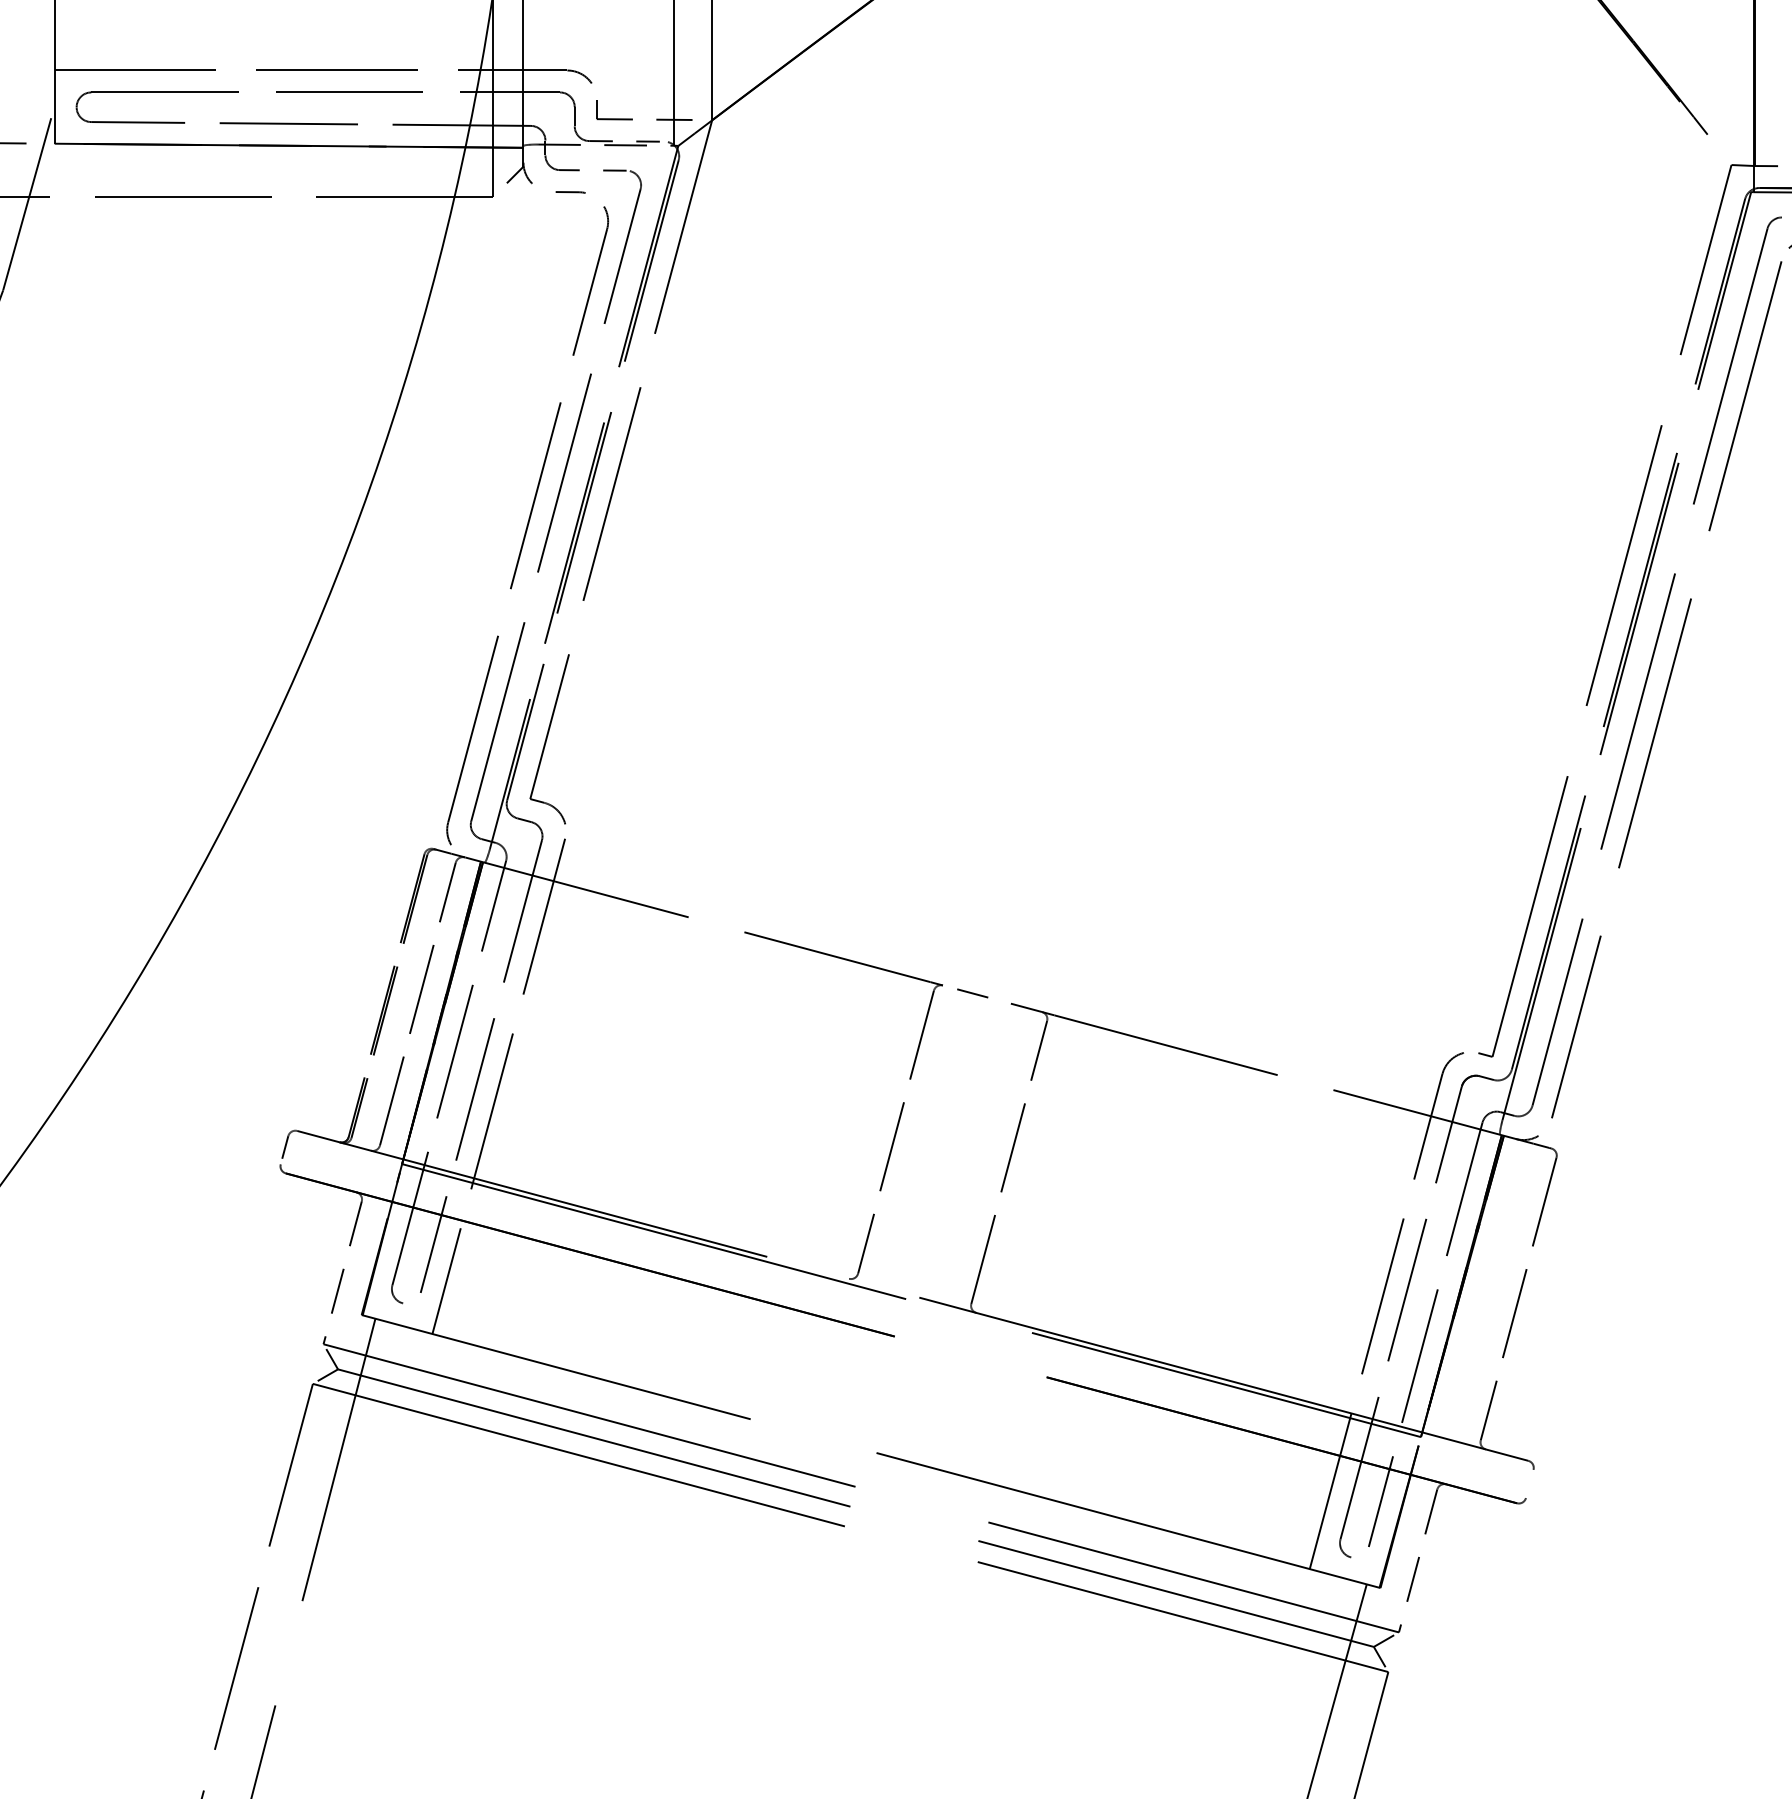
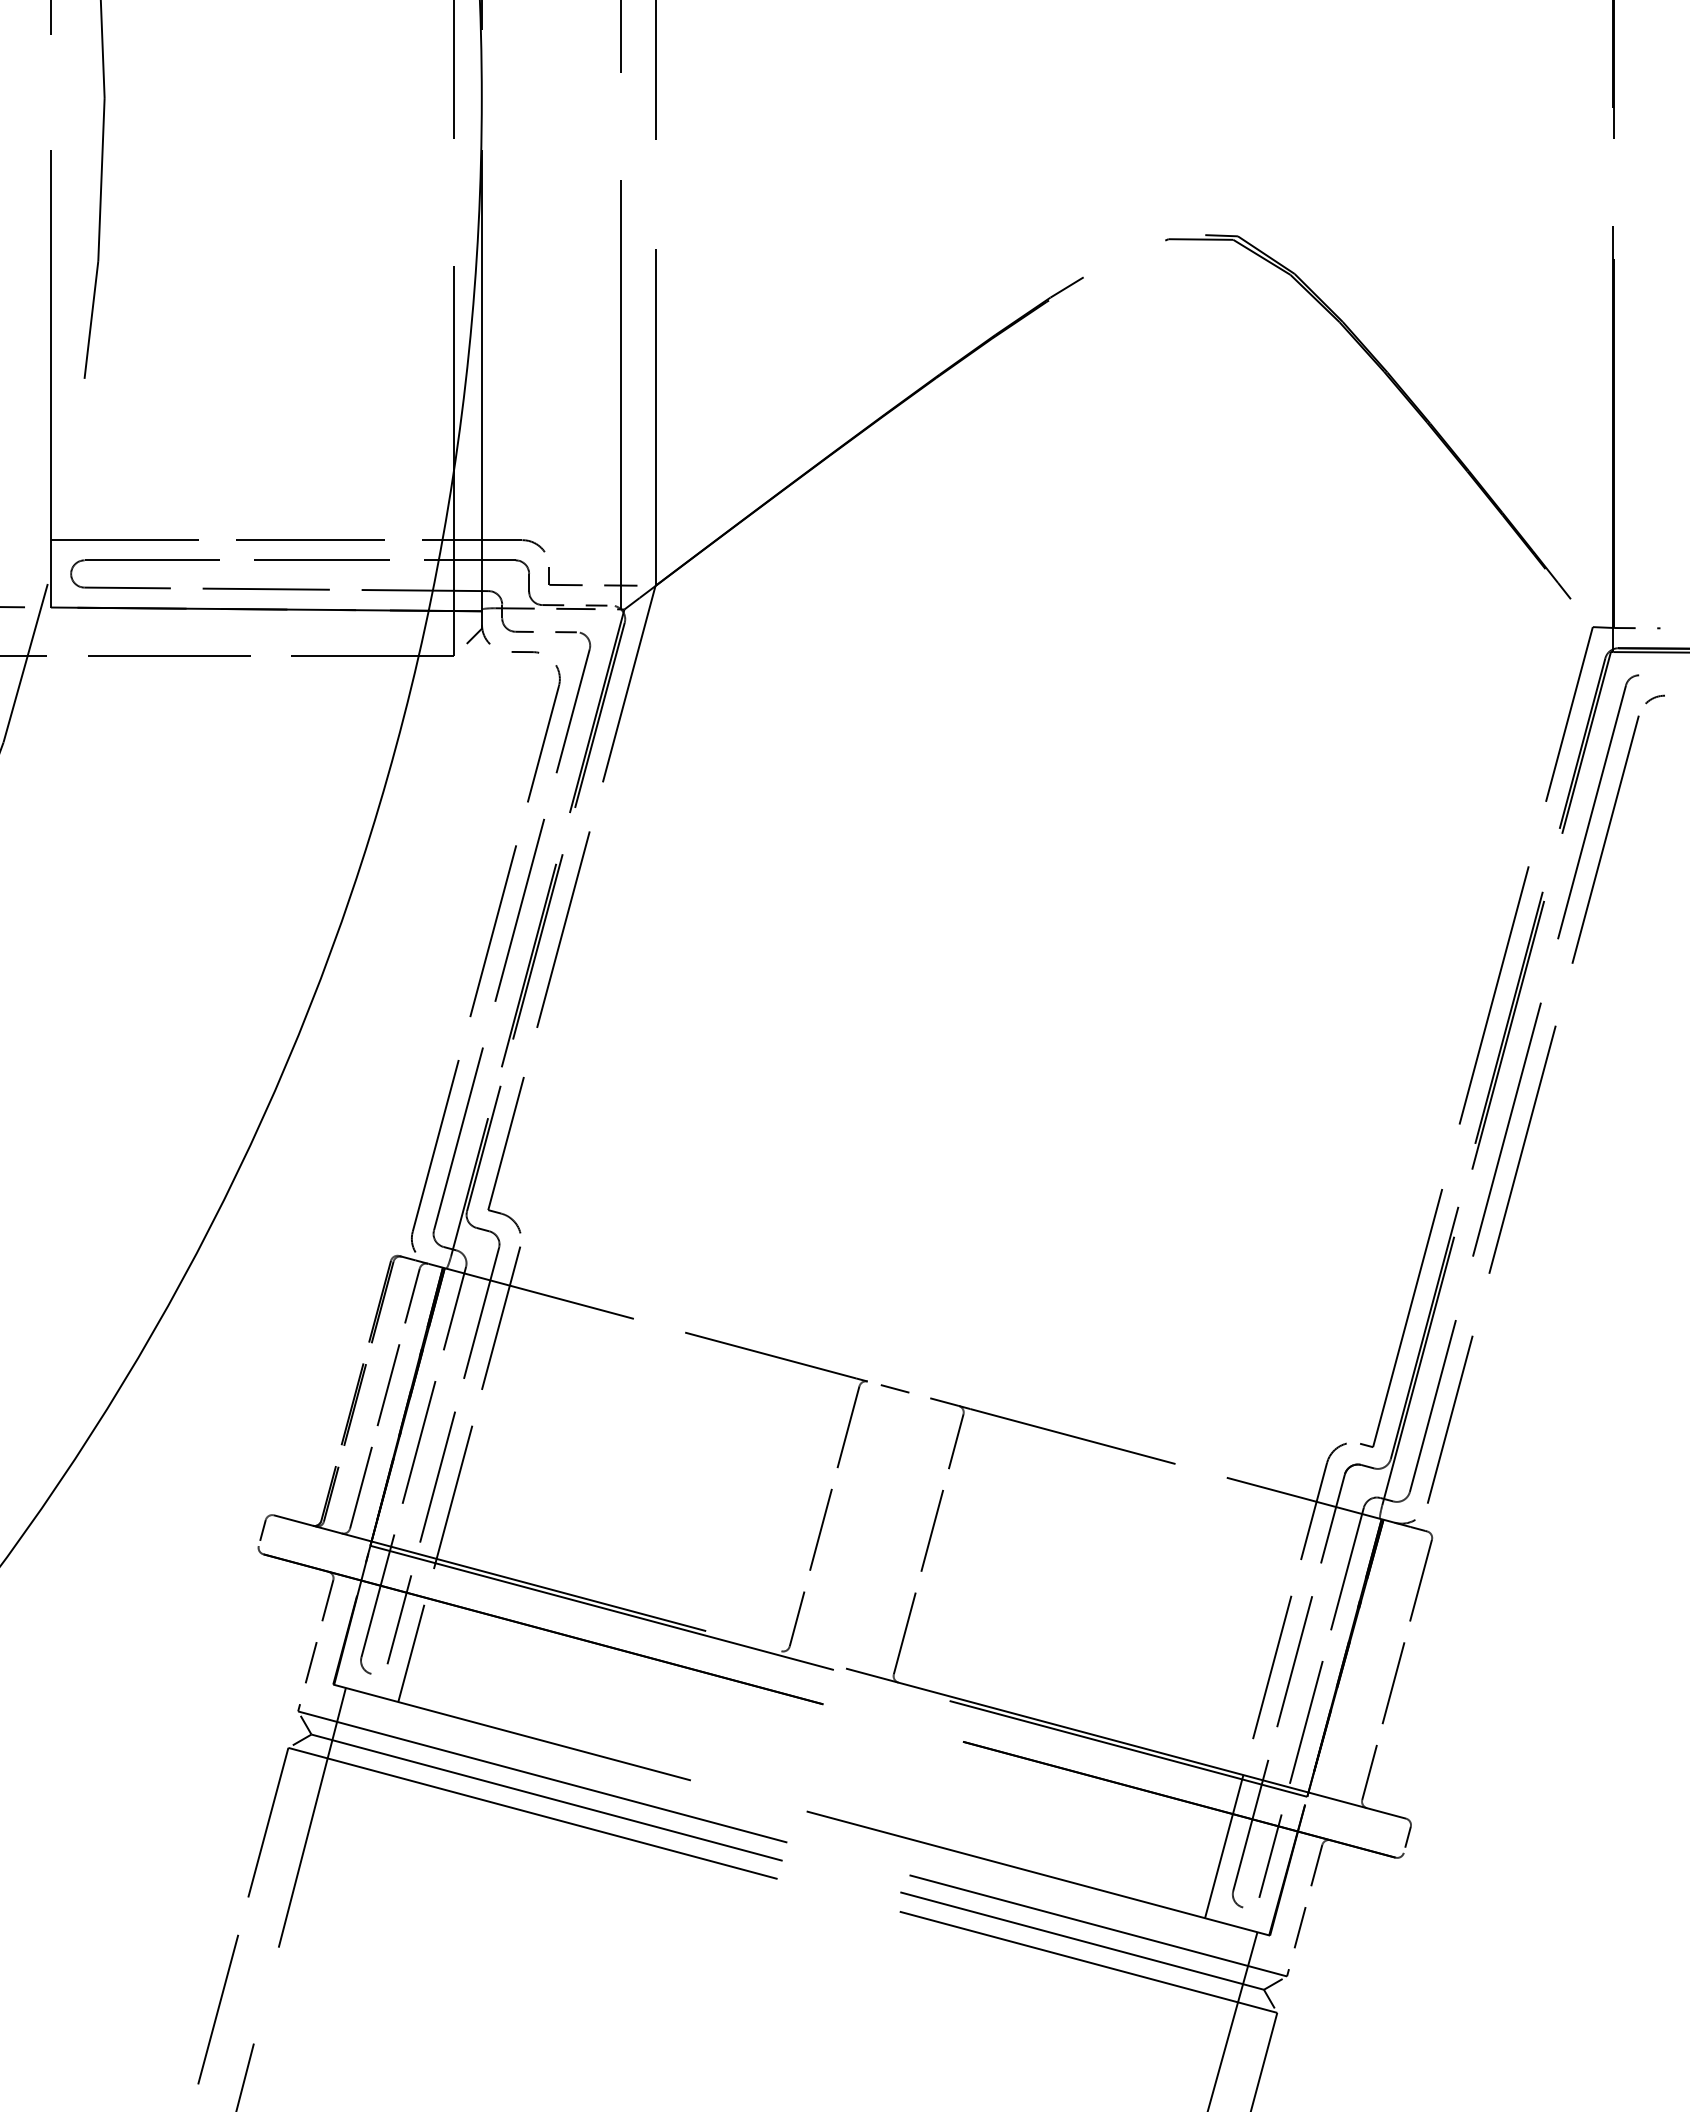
line: (1528, 1483) -> (1406, 1839), added

